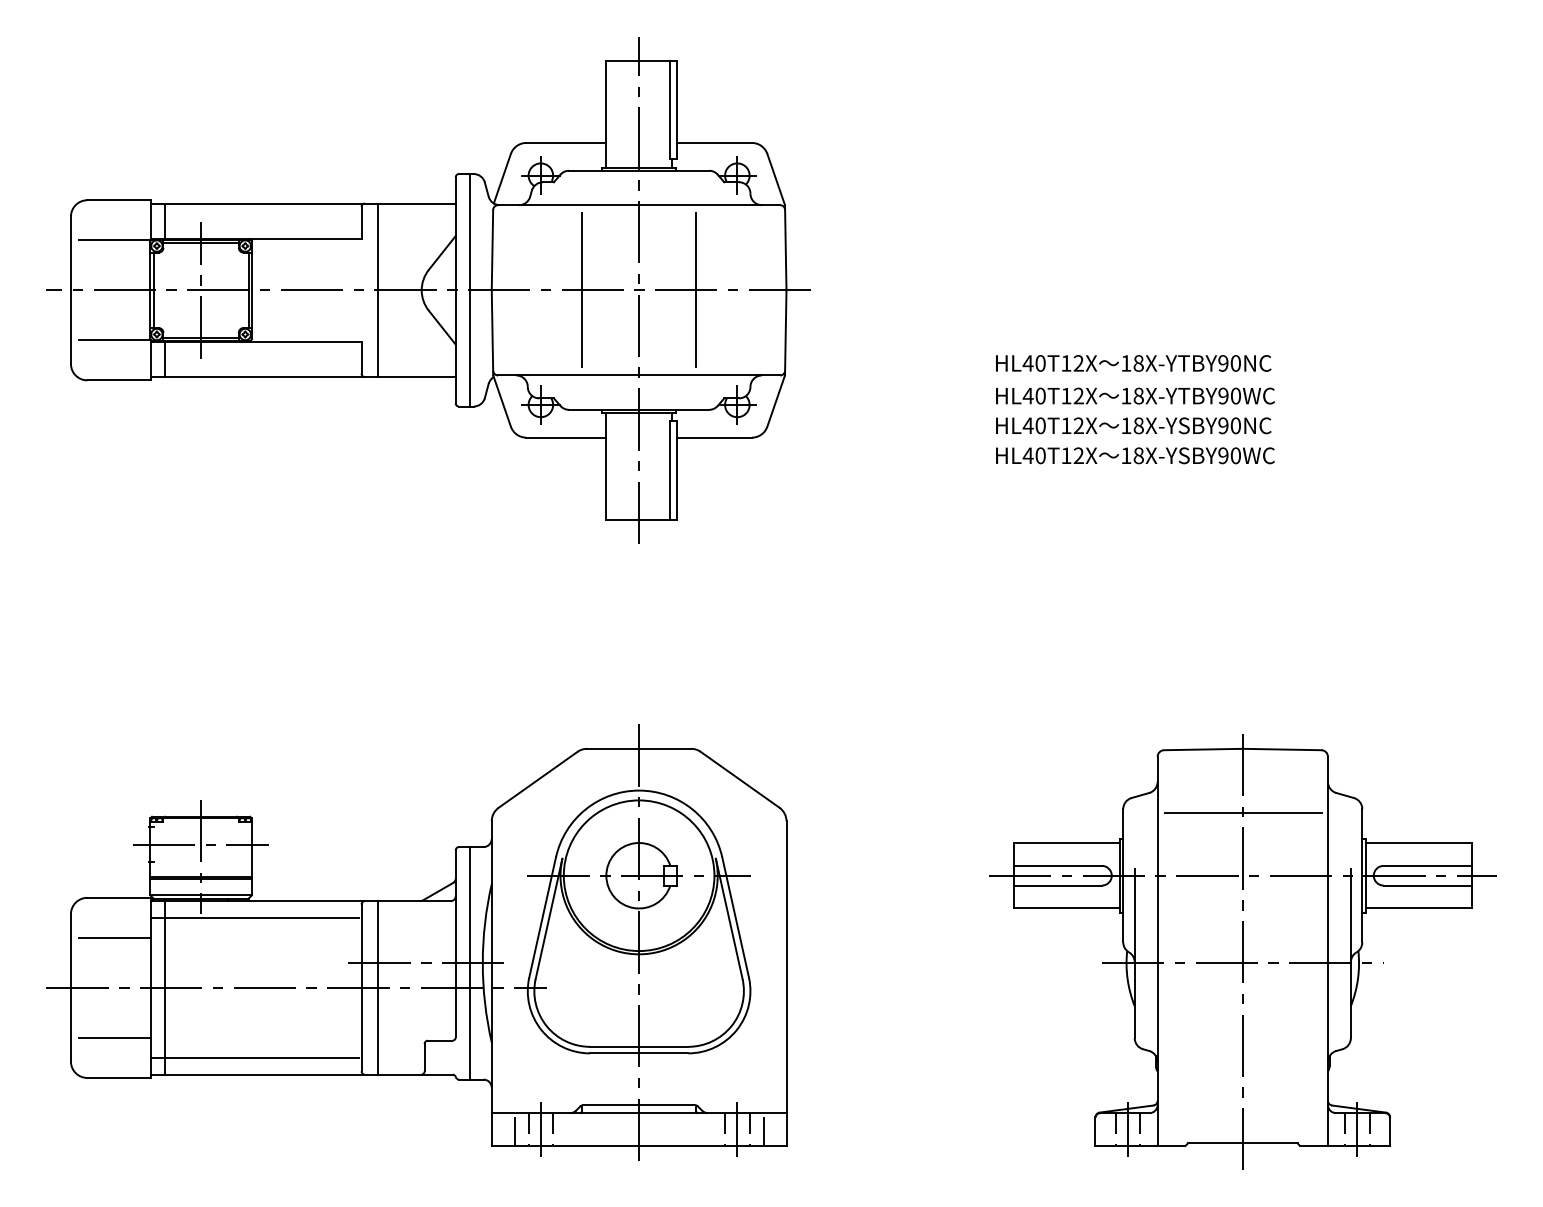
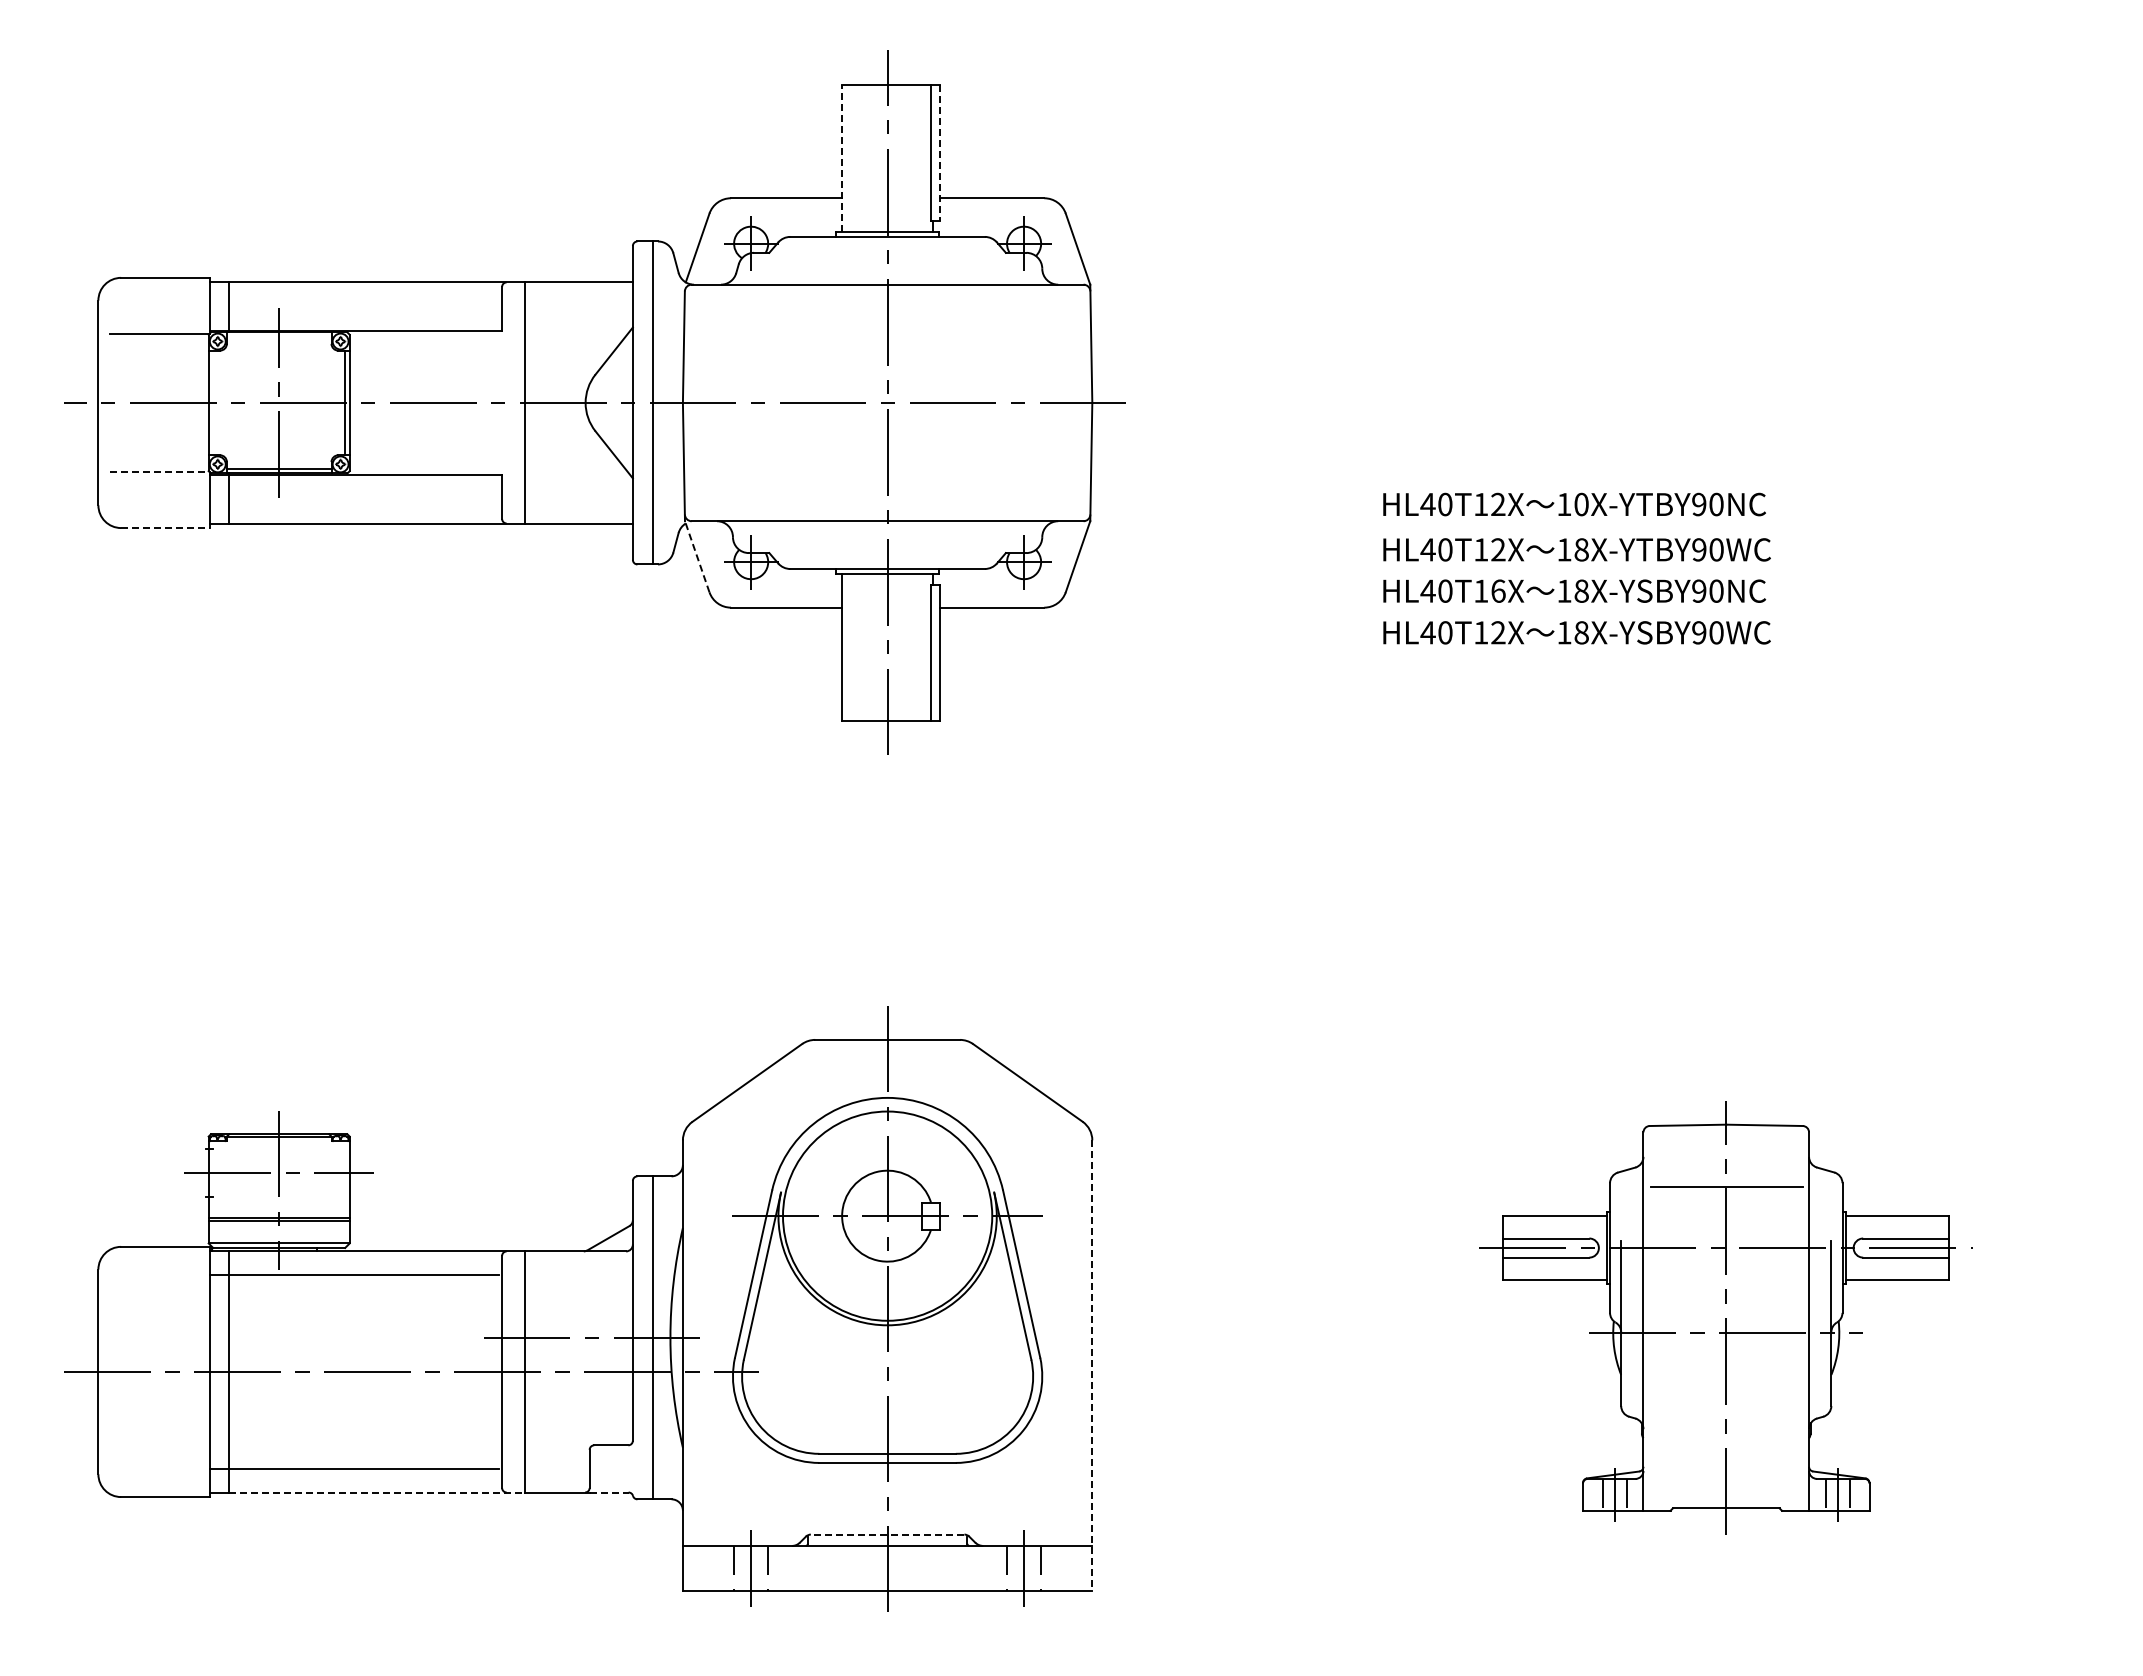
line: (676, 110) -> (939, 153), solid -> dashed
line: (606, 114) -> (842, 158), solid -> dashed
line: (200, 243) -> (278, 337), removed
line: (153, 289) -> (213, 402), removed
line: (582, 289) -> (808, 402), removed
line: (696, 289) -> (967, 402), removed
line: (115, 340) -> (160, 472), solid -> dashed
text: (1138, 363) -> (1581, 504), 18X-YTBY90NC -> 10X-YTBY90NC
line: (119, 380) -> (165, 528), solid -> dashed
line: (502, 400) -> (697, 556), solid -> dashed
text: (1078, 425) -> (1498, 590), HL40T12X -> HL40T16X
line: (114, 937) -> (159, 1302), removed
part: (1243, 952) -> (1726, 1322), size x0.7
line: (786, 983) -> (1092, 1365), solid -> dashed
line: (114, 1037) -> (159, 1441), removed
line: (271, 1074) -> (377, 1492), solid -> dashed
line: (438, 1074) -> (609, 1492), solid -> dashed
line: (639, 1104) -> (887, 1534), solid -> dashed
line: (514, 1131) -> (714, 1571), removed
line: (763, 1131) -> (1060, 1571), removed

